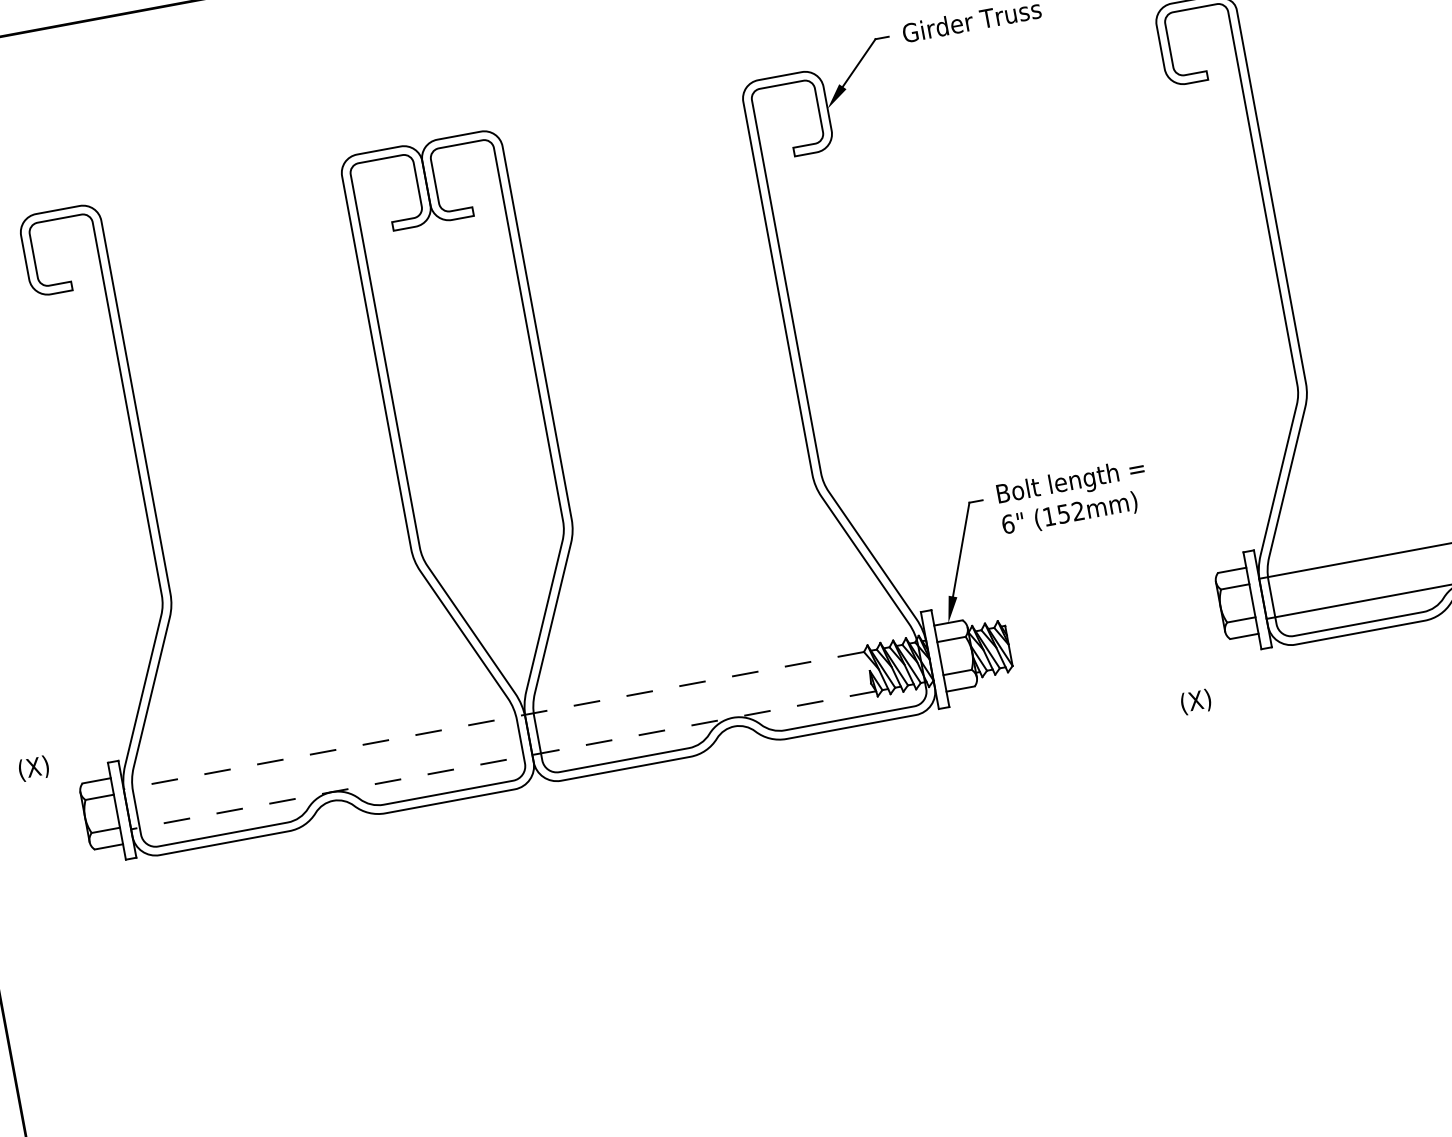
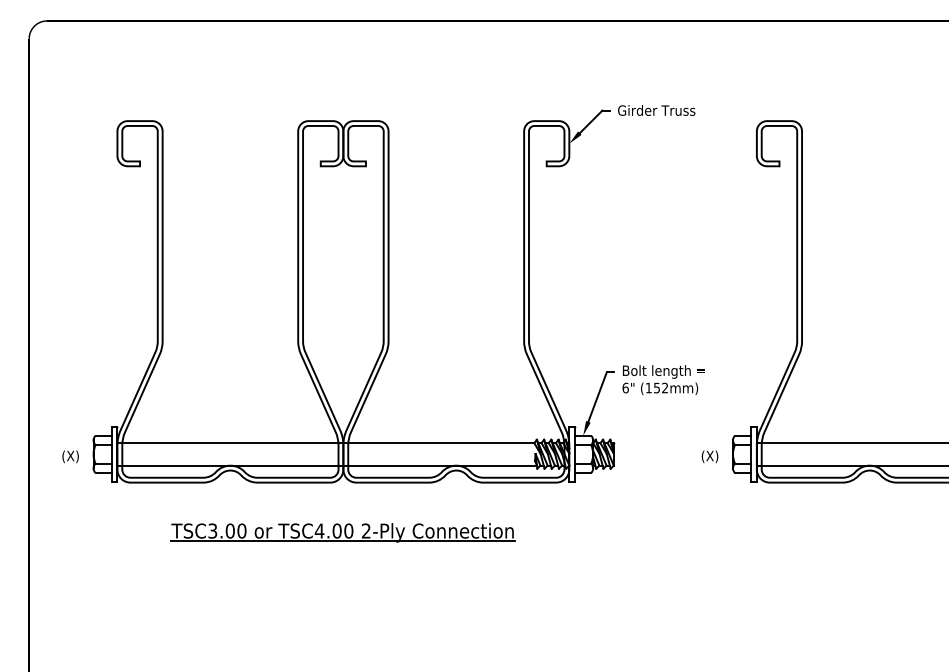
text: (1194, 701) -> (709, 456), moved
line: (493, 721) -> (325, 443), dashed -> solid
line: (504, 759) -> (327, 465), dashed -> solid
text: (33, 768) -> (70, 456), moved
part: (552, 873) -> (342, 532), added

